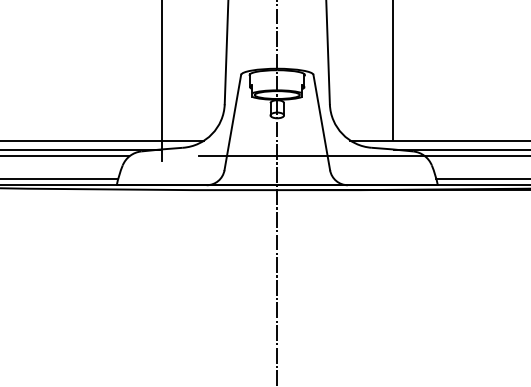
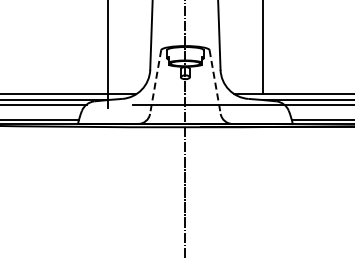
line: (232, 123) -> (155, 82), solid -> dashed
line: (322, 123) -> (215, 82), solid -> dashed

